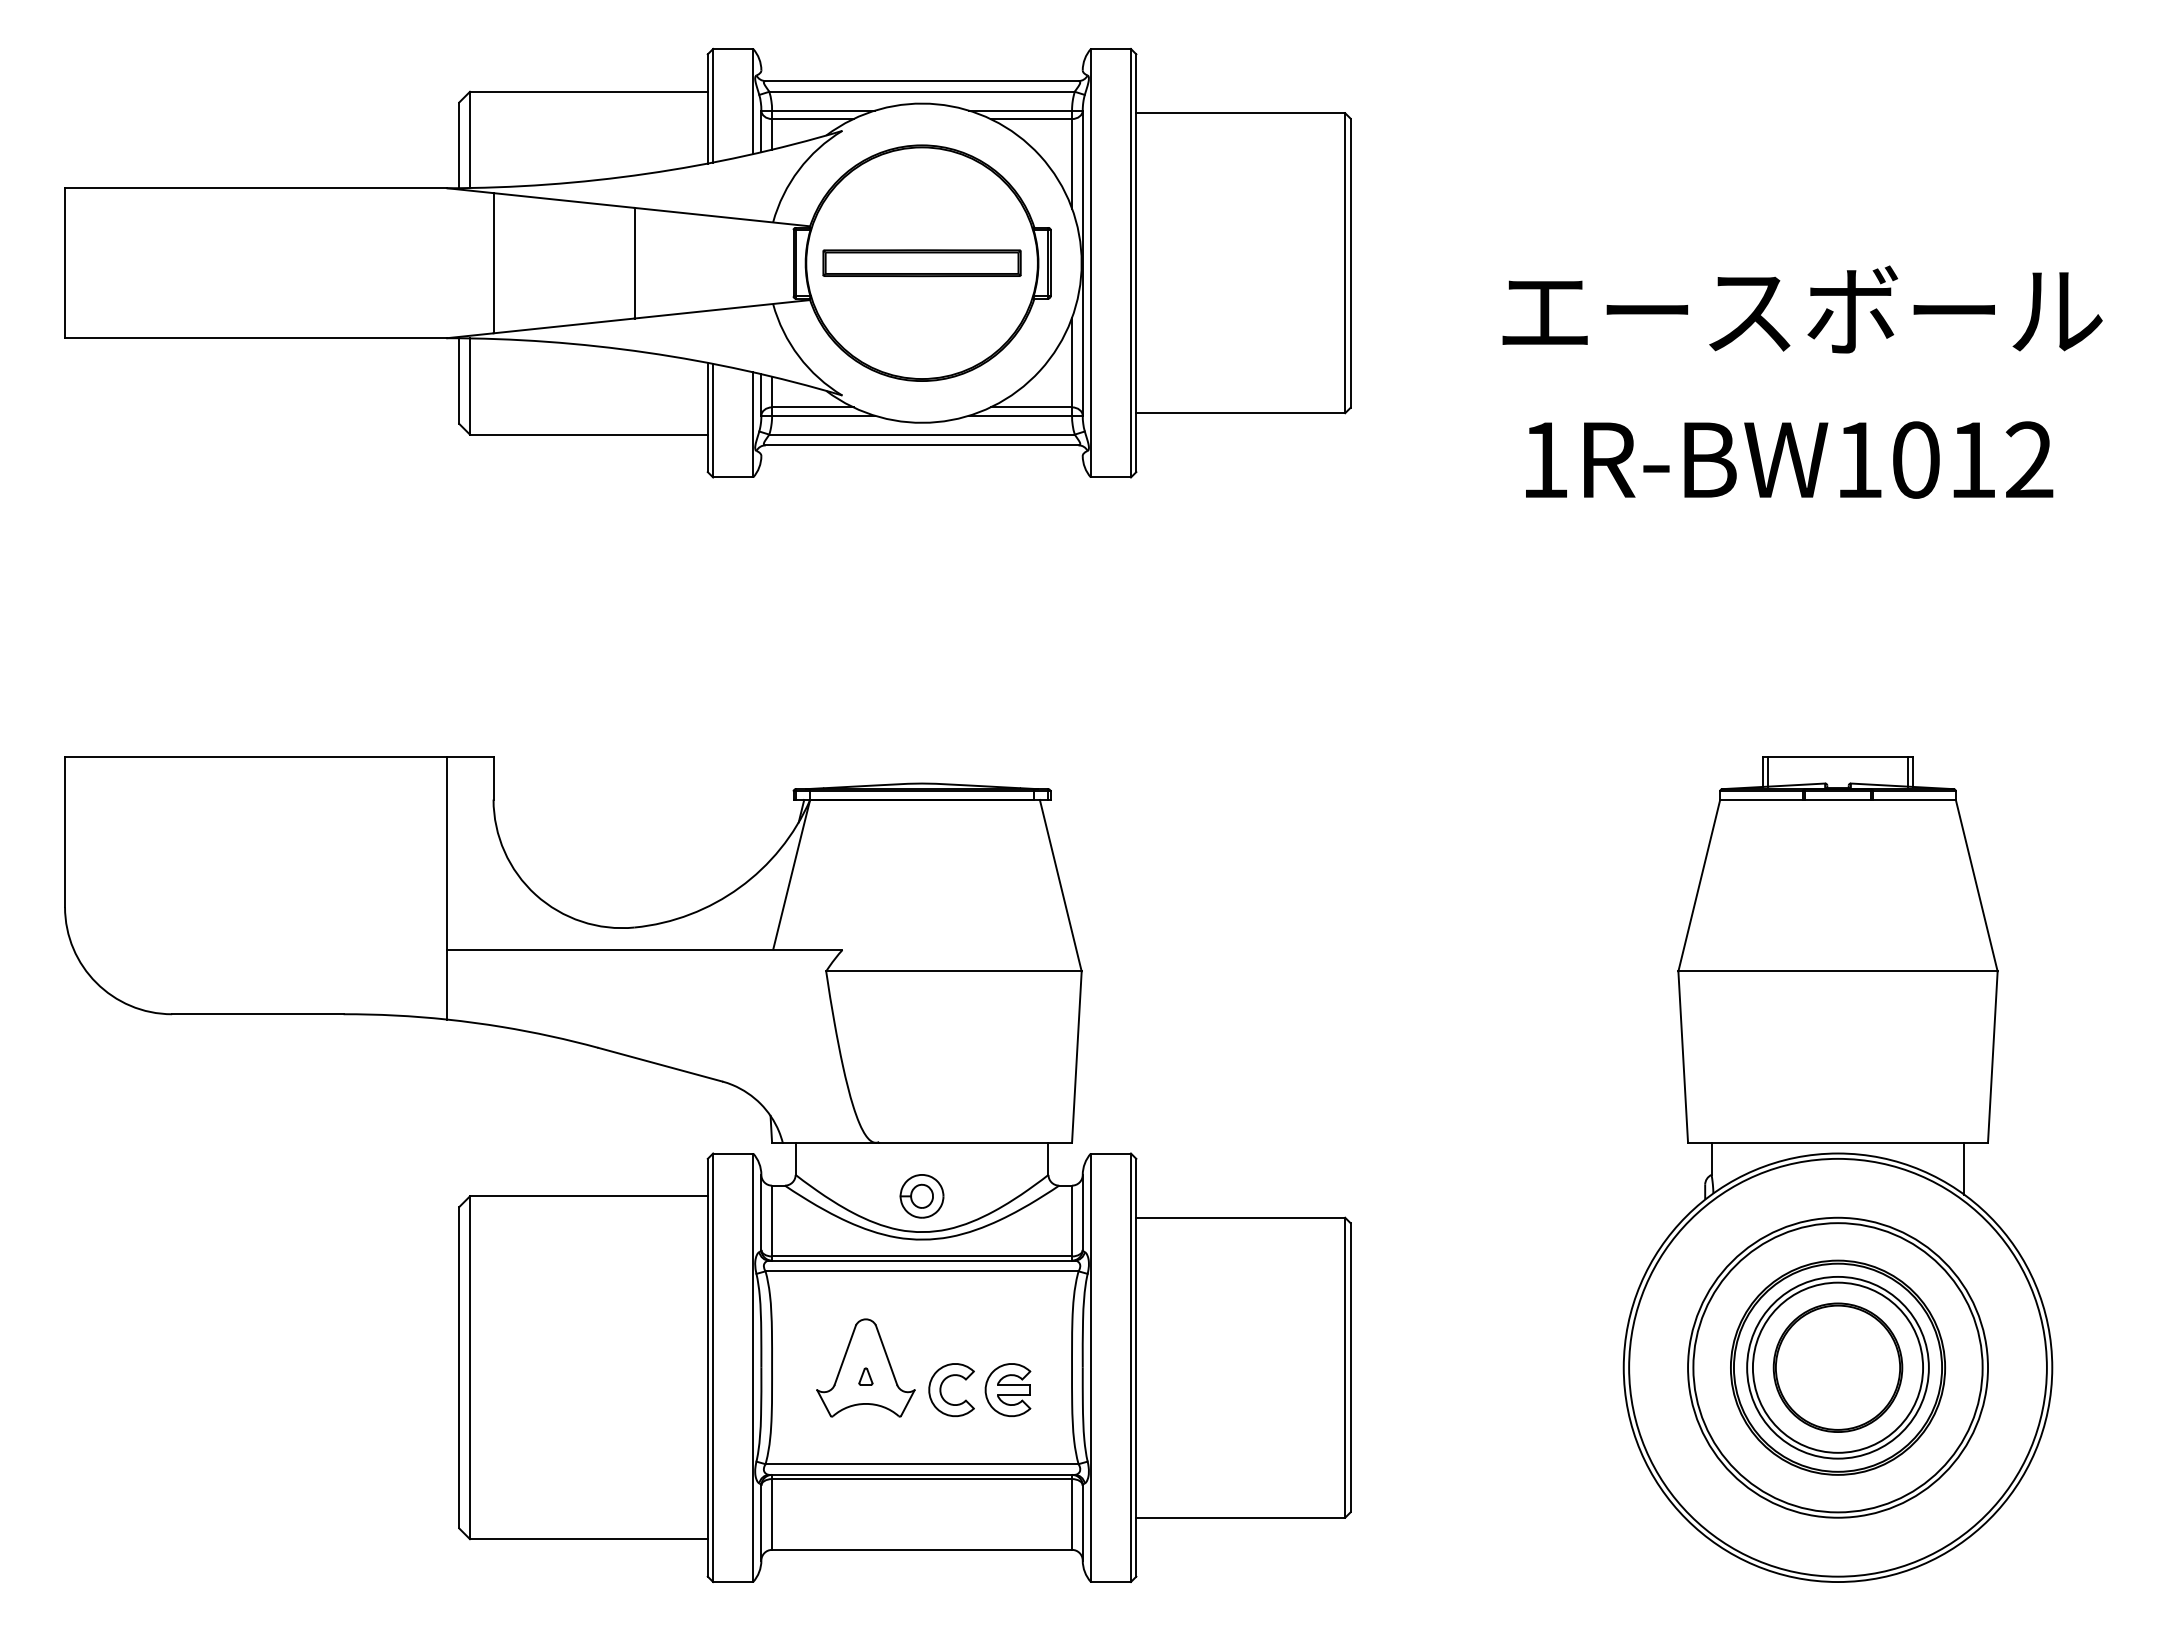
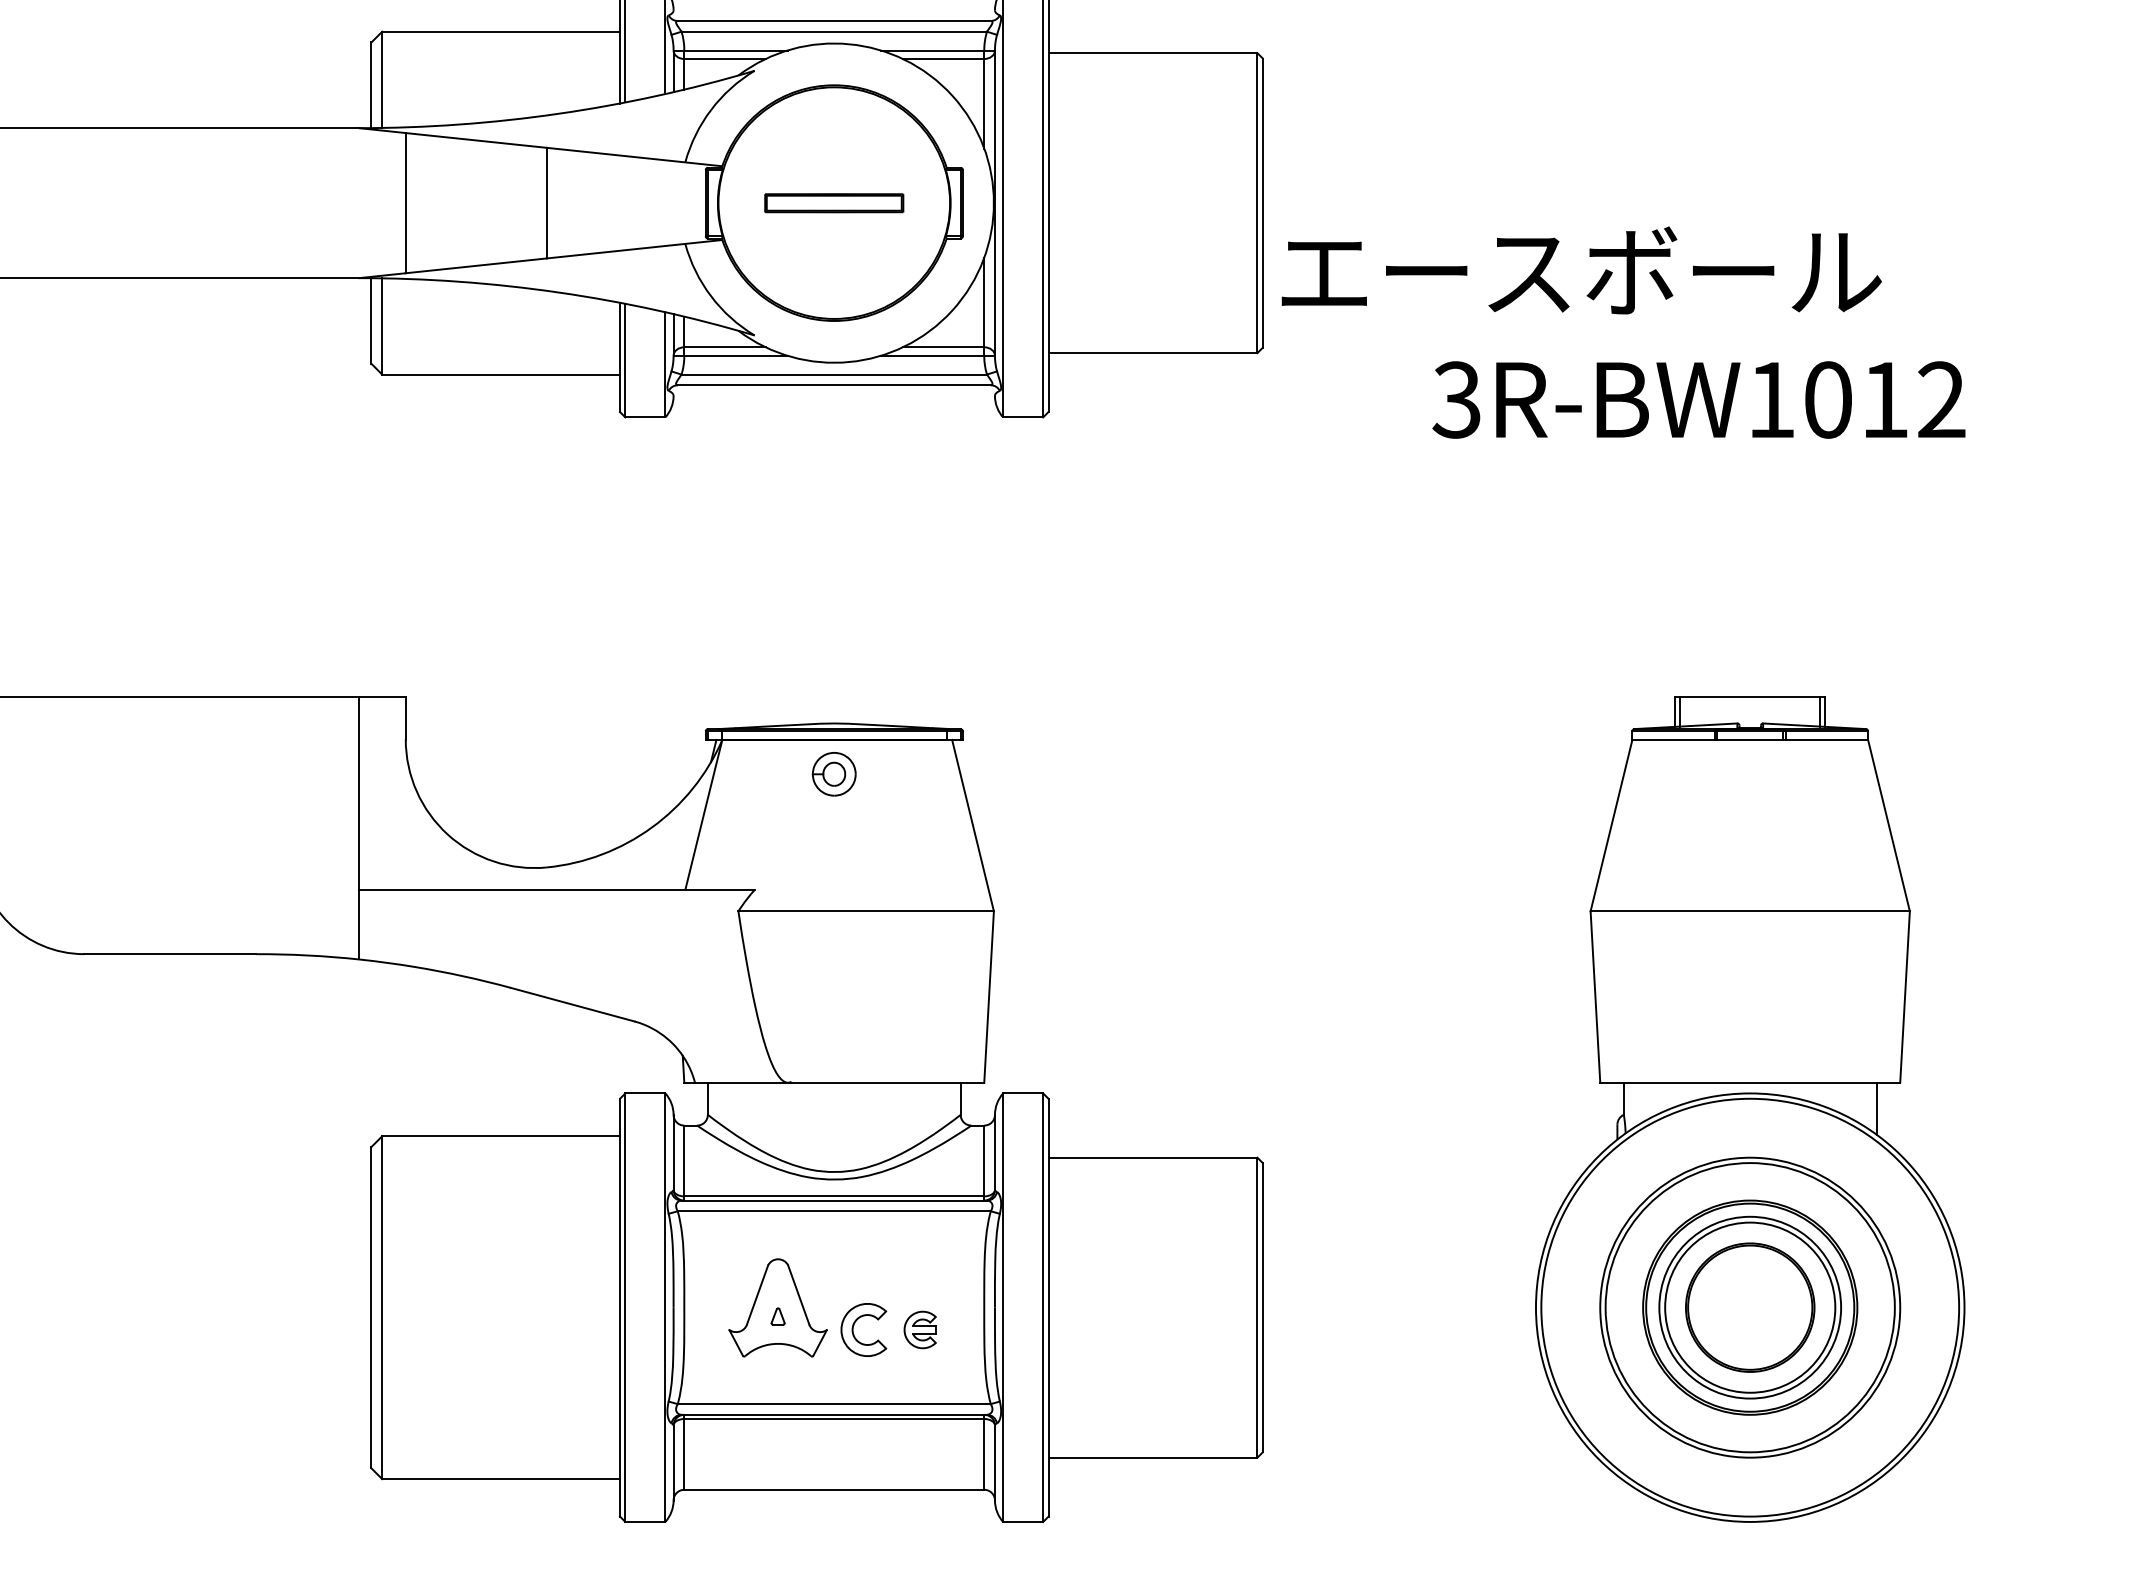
part: (921, 263) -> (833, 203), size x0.7
text: (1802, 309) -> (1581, 270), moved
text: (1543, 459) -> (1455, 399), 1R-BW1012 -> 3R-BW1012
part: (921, 1196) -> (833, 774), moved
part: (1007, 1389) -> (919, 1329), size x0.7

